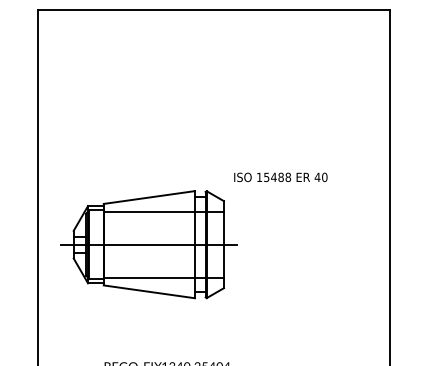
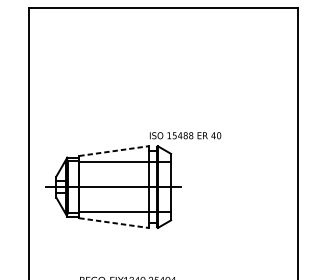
text: (280, 177) -> (185, 135), moved
line: (149, 197) -> (114, 151), solid -> dashed
line: (149, 291) -> (114, 222), solid -> dashed

